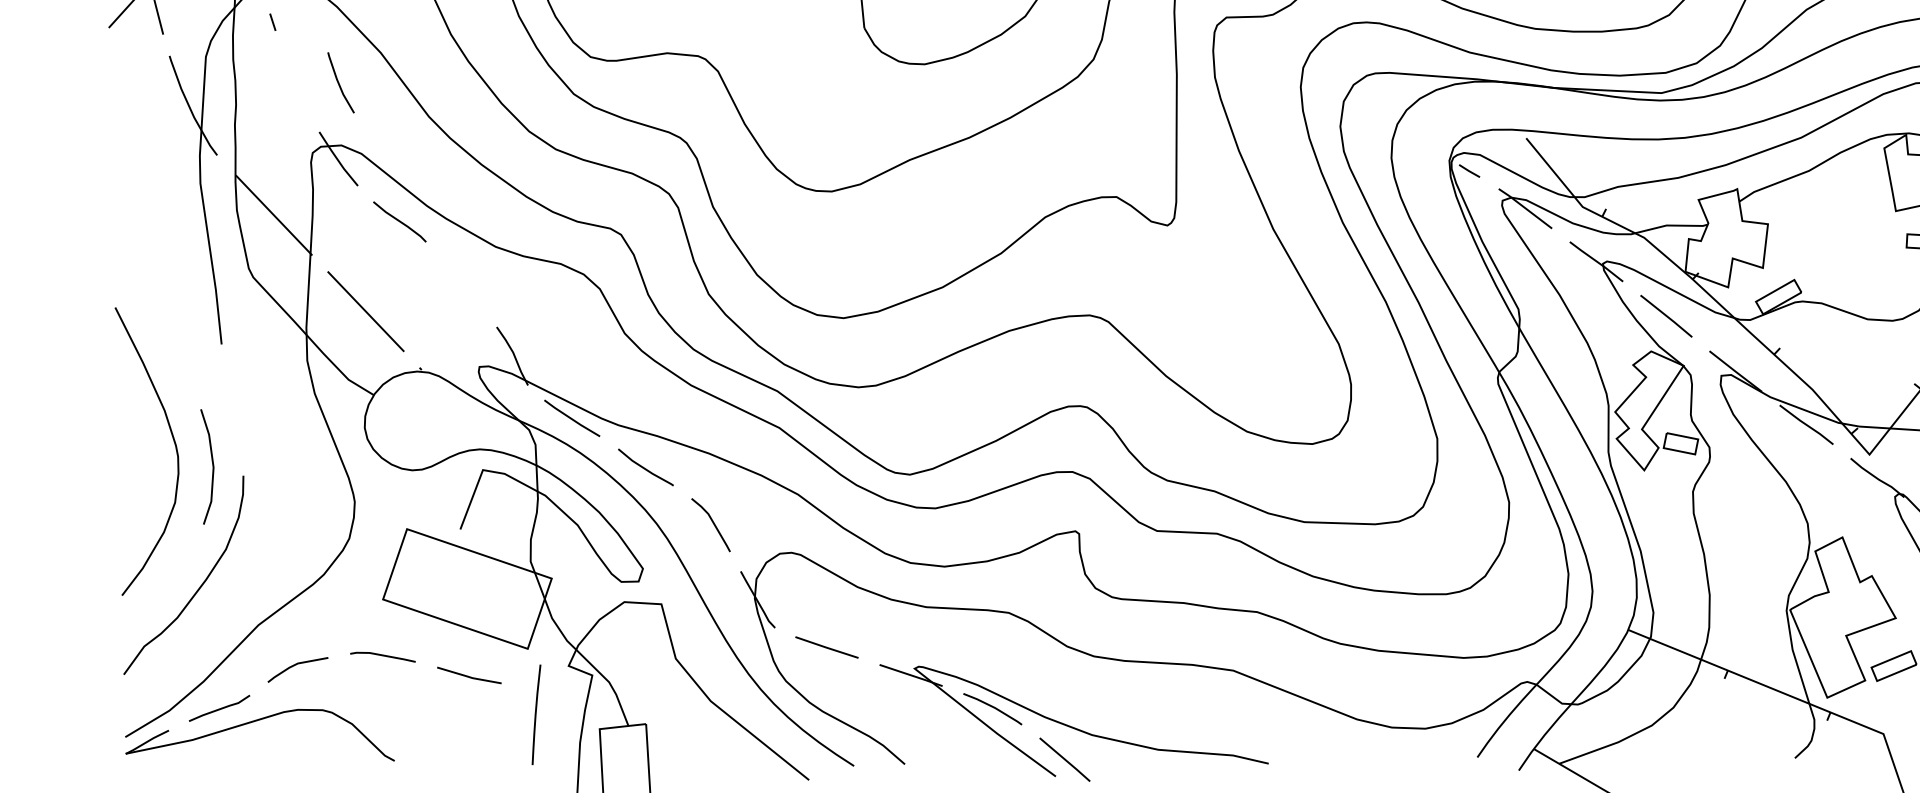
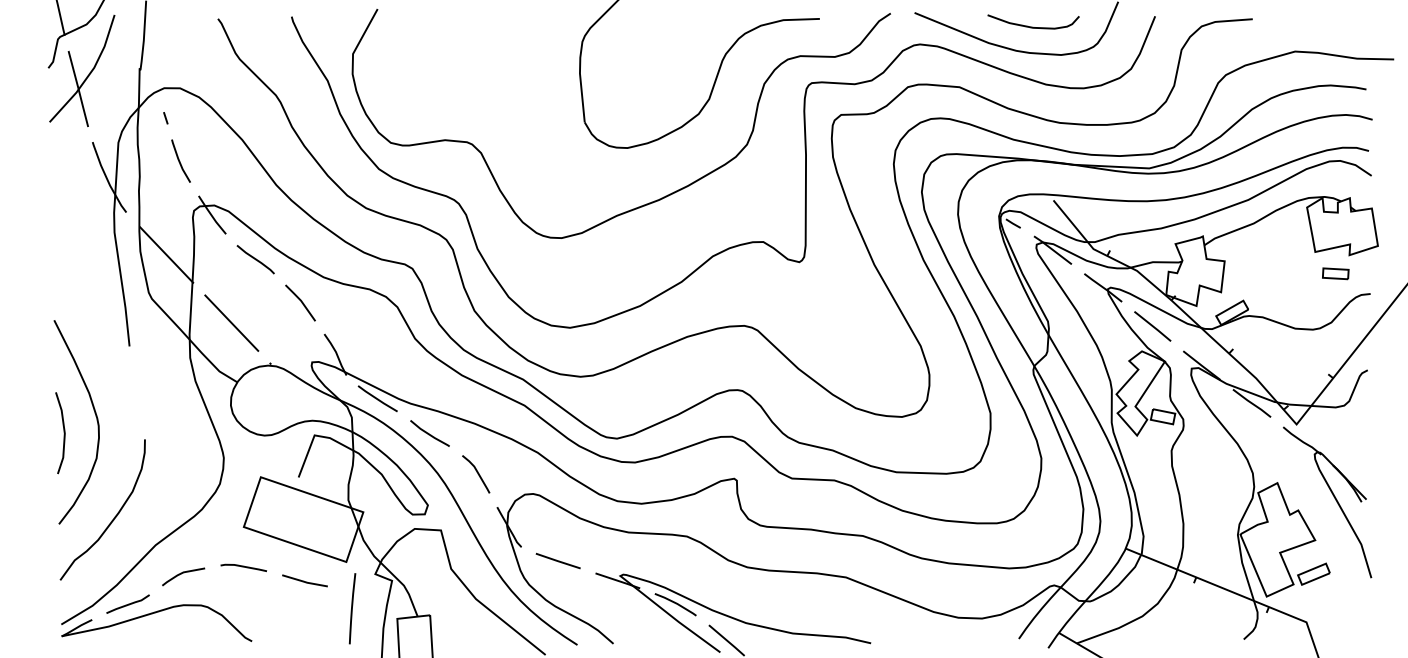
line: (338, 81) -> (179, 160), moved
line: (463, 281) -> (300, 301), added
line: (211, 467) -> (63, 433), moved

